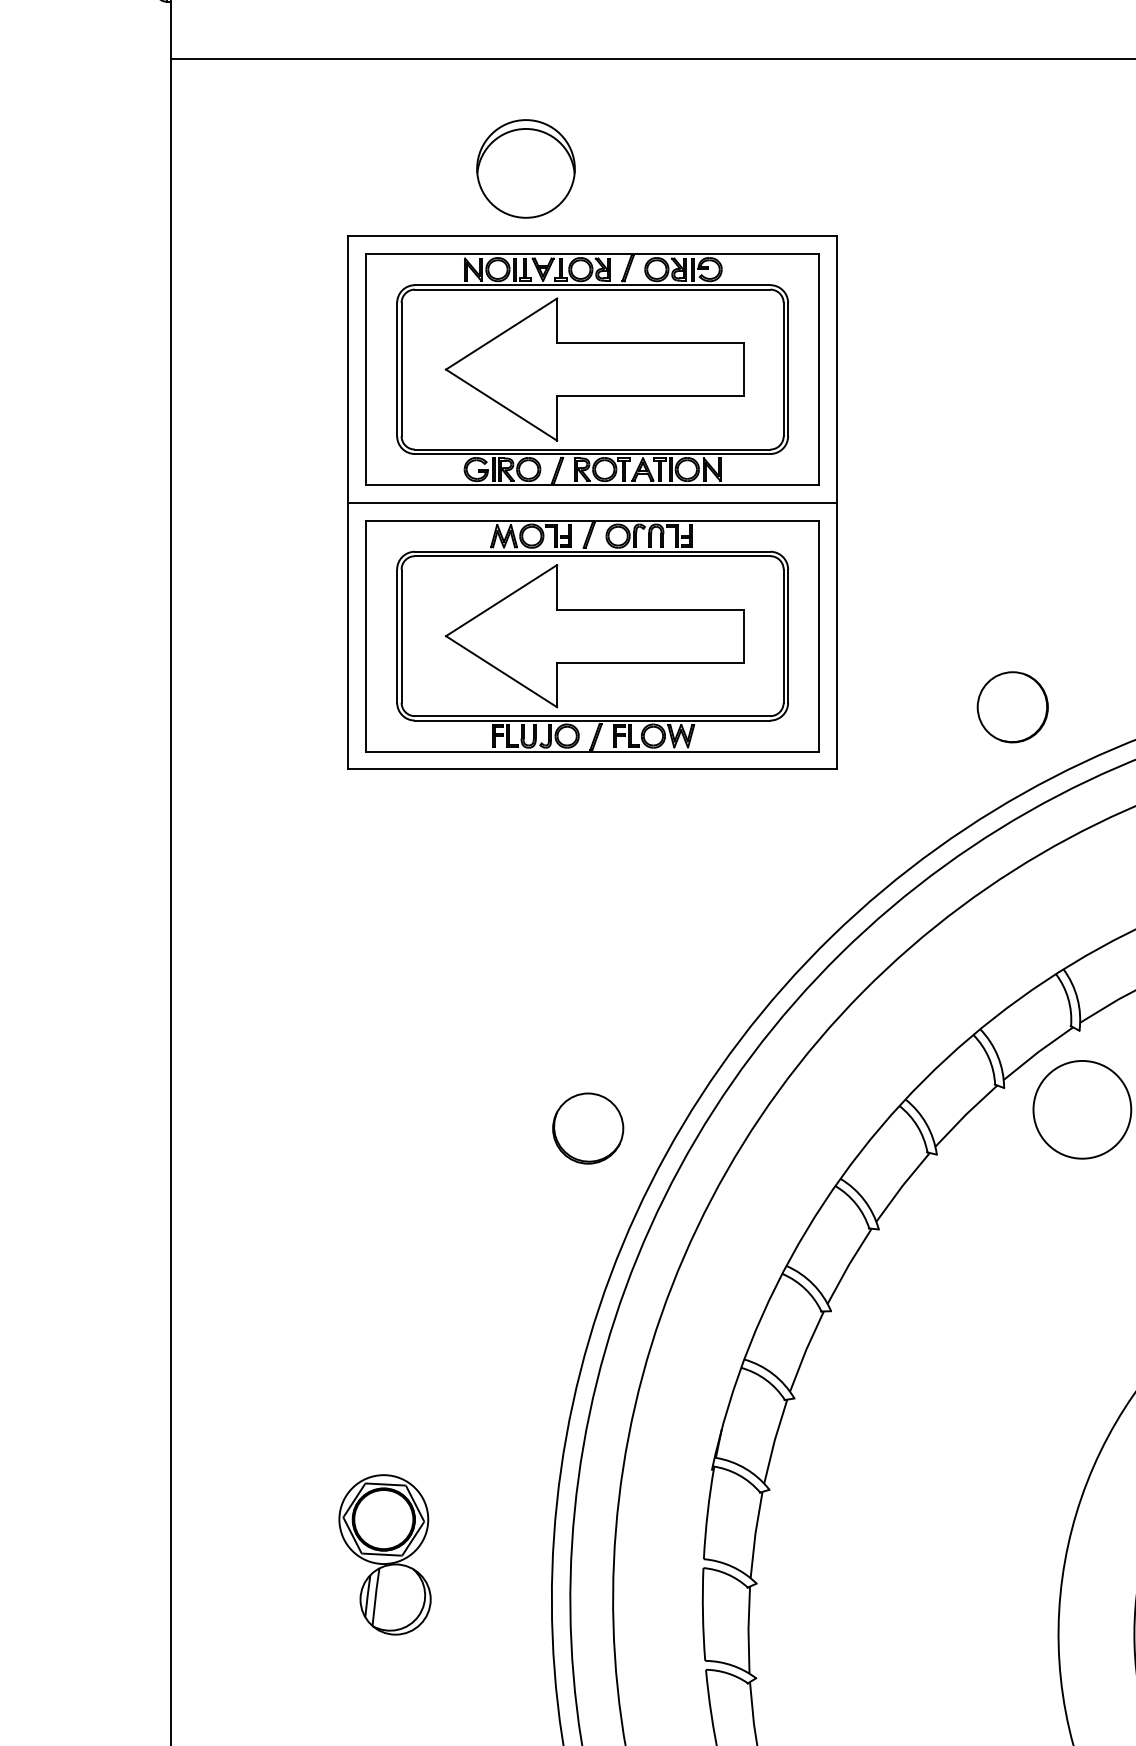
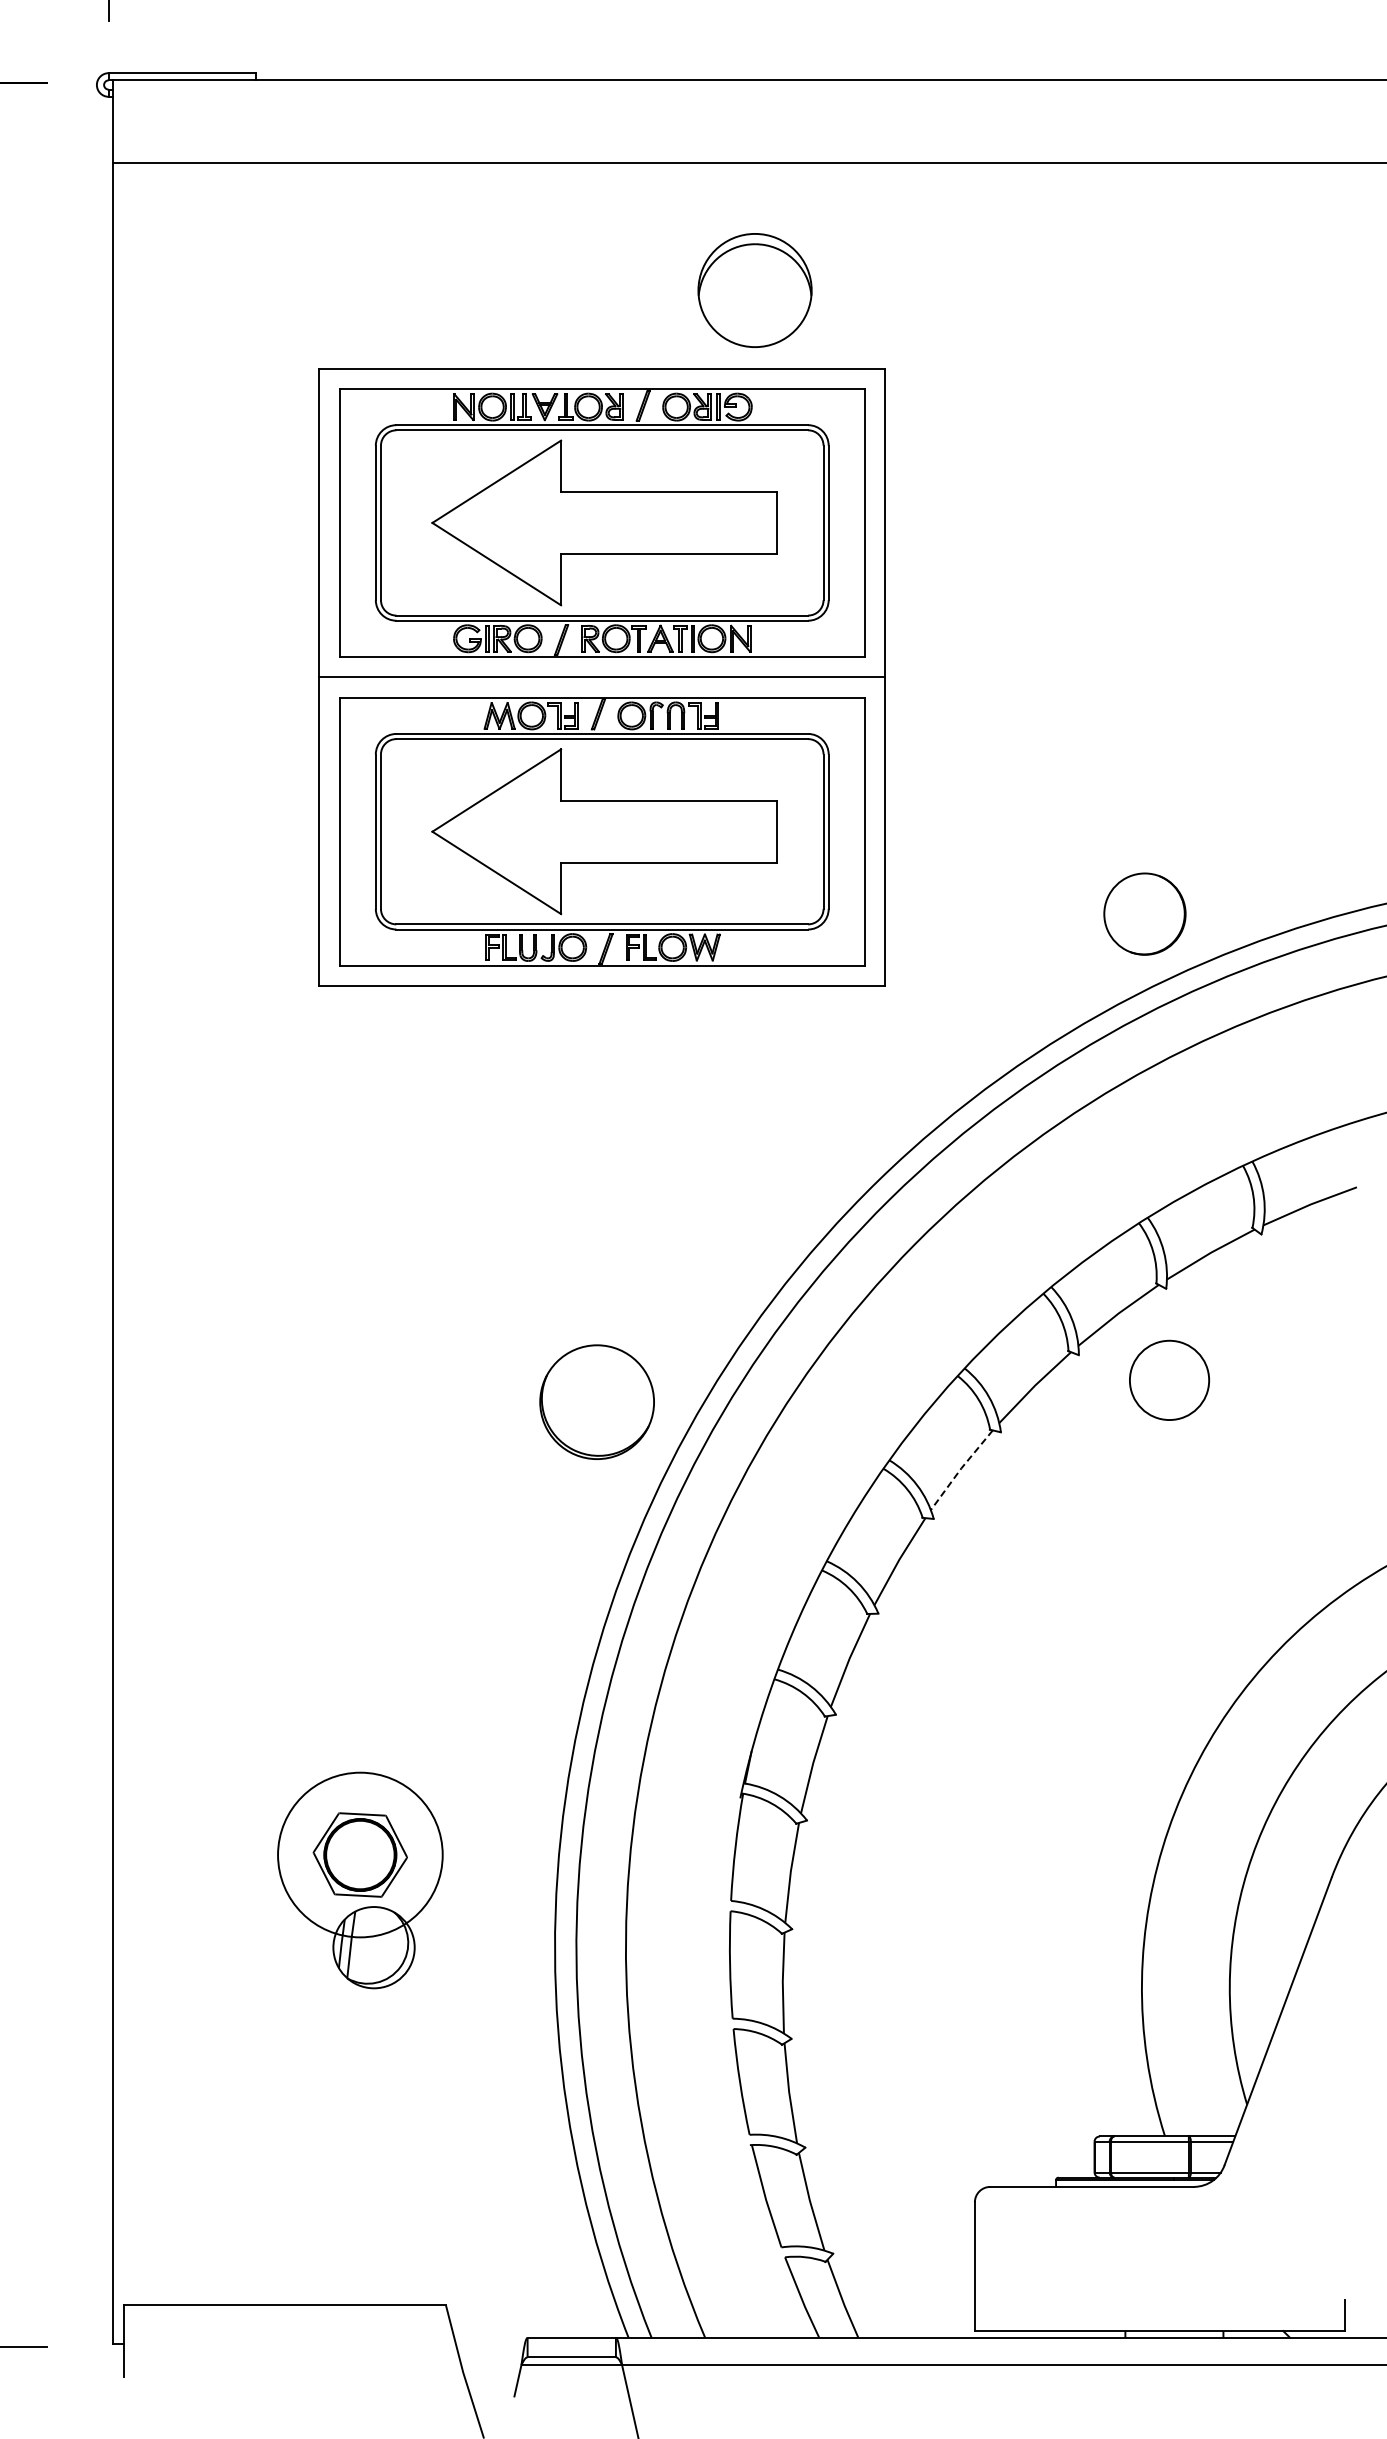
part: (525, 168) -> (754, 290), moved
circle: (1012, 706) -> (1144, 913), moved
circle: (1082, 1109) -> (1169, 1380), size x0.7
part: (587, 1128) -> (596, 1401), size x1.4
line: (901, 1186) -> (960, 1469), solid -> dashed
circle: (383, 1519) -> (359, 1854), size x1.6

